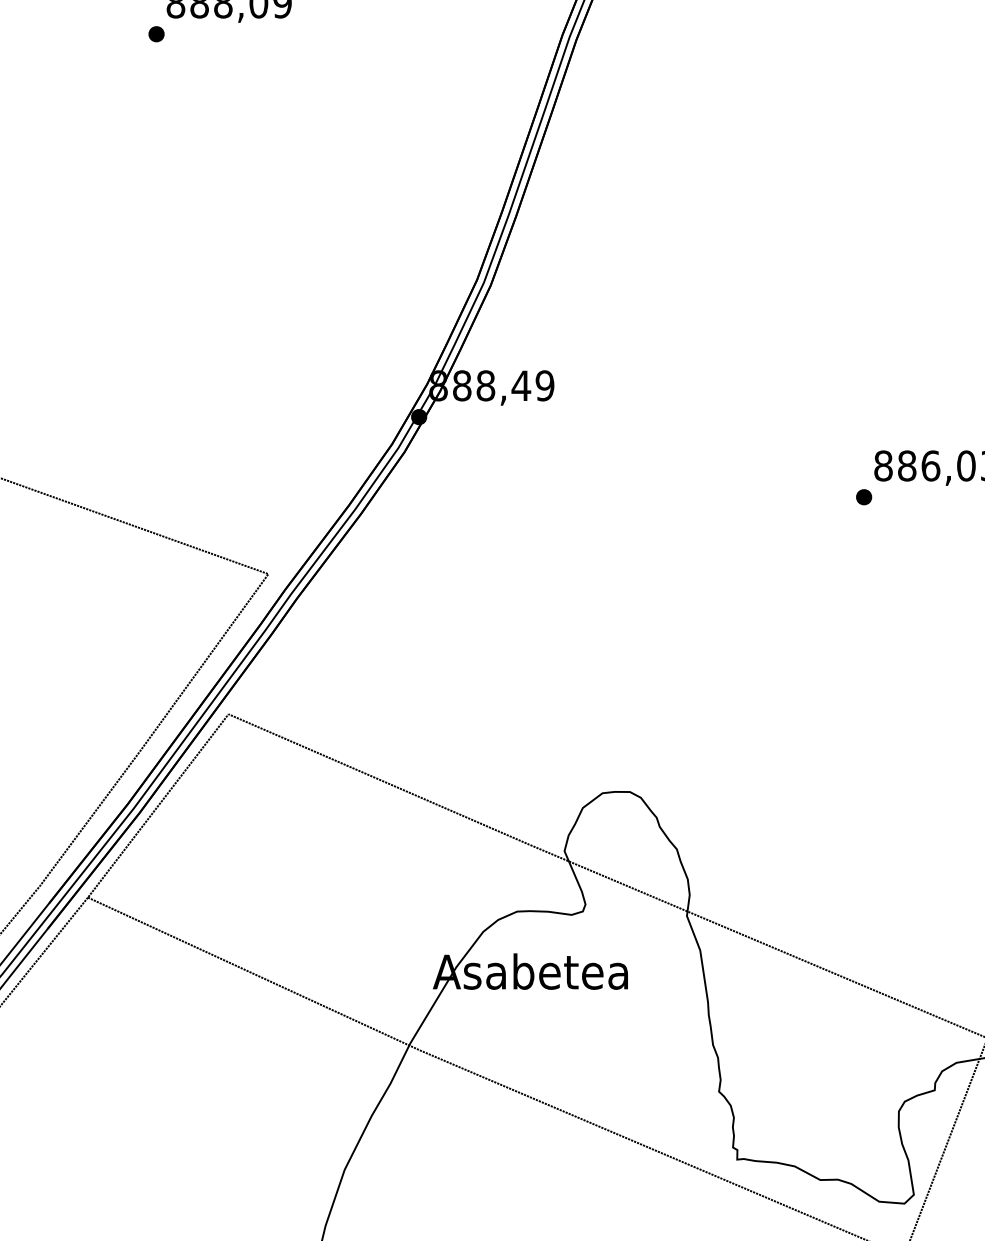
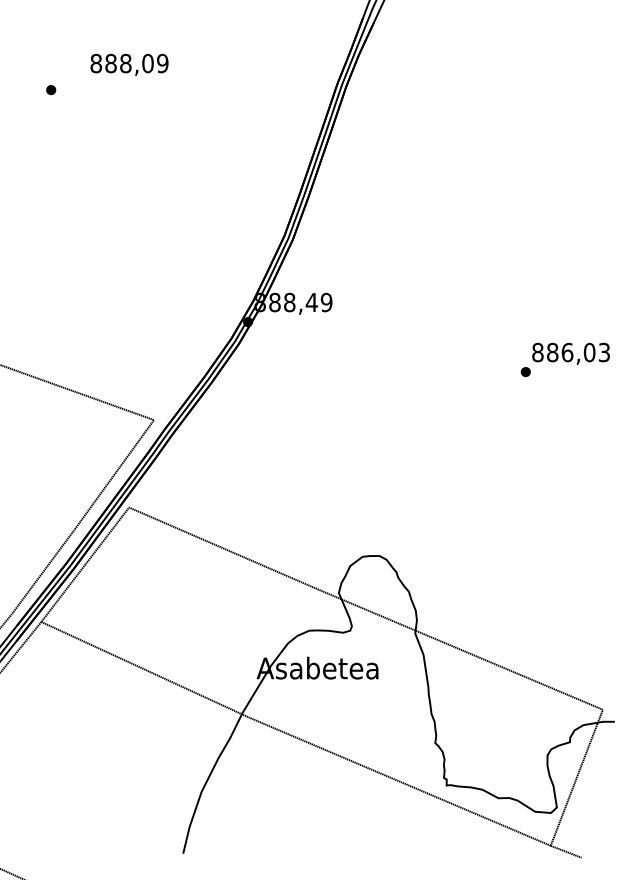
part: (157, 33) -> (51, 89), moved

